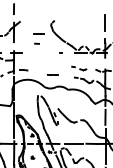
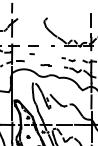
part: (38, 39) -> (33, 50), moved

